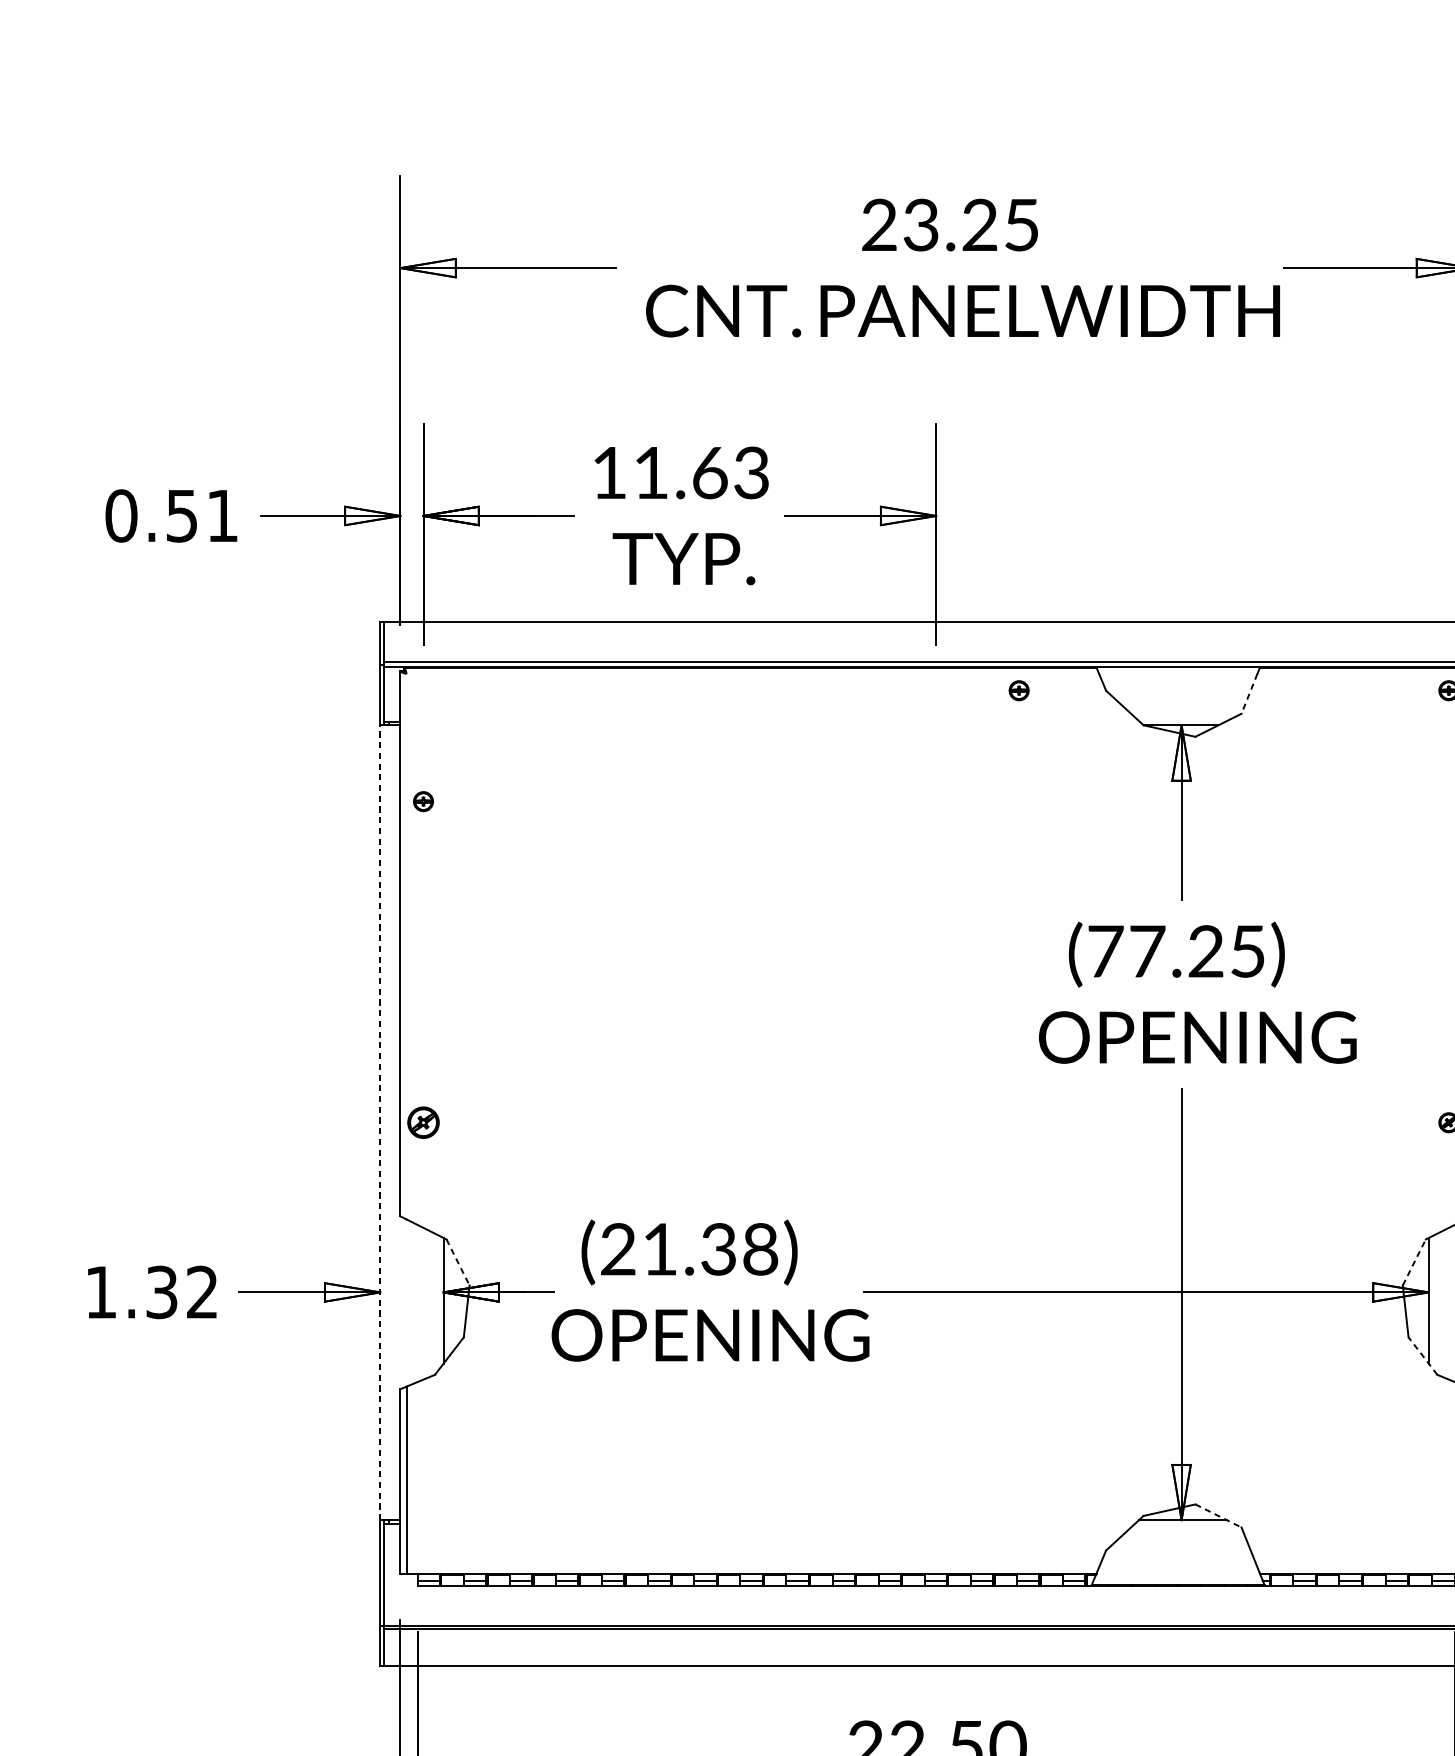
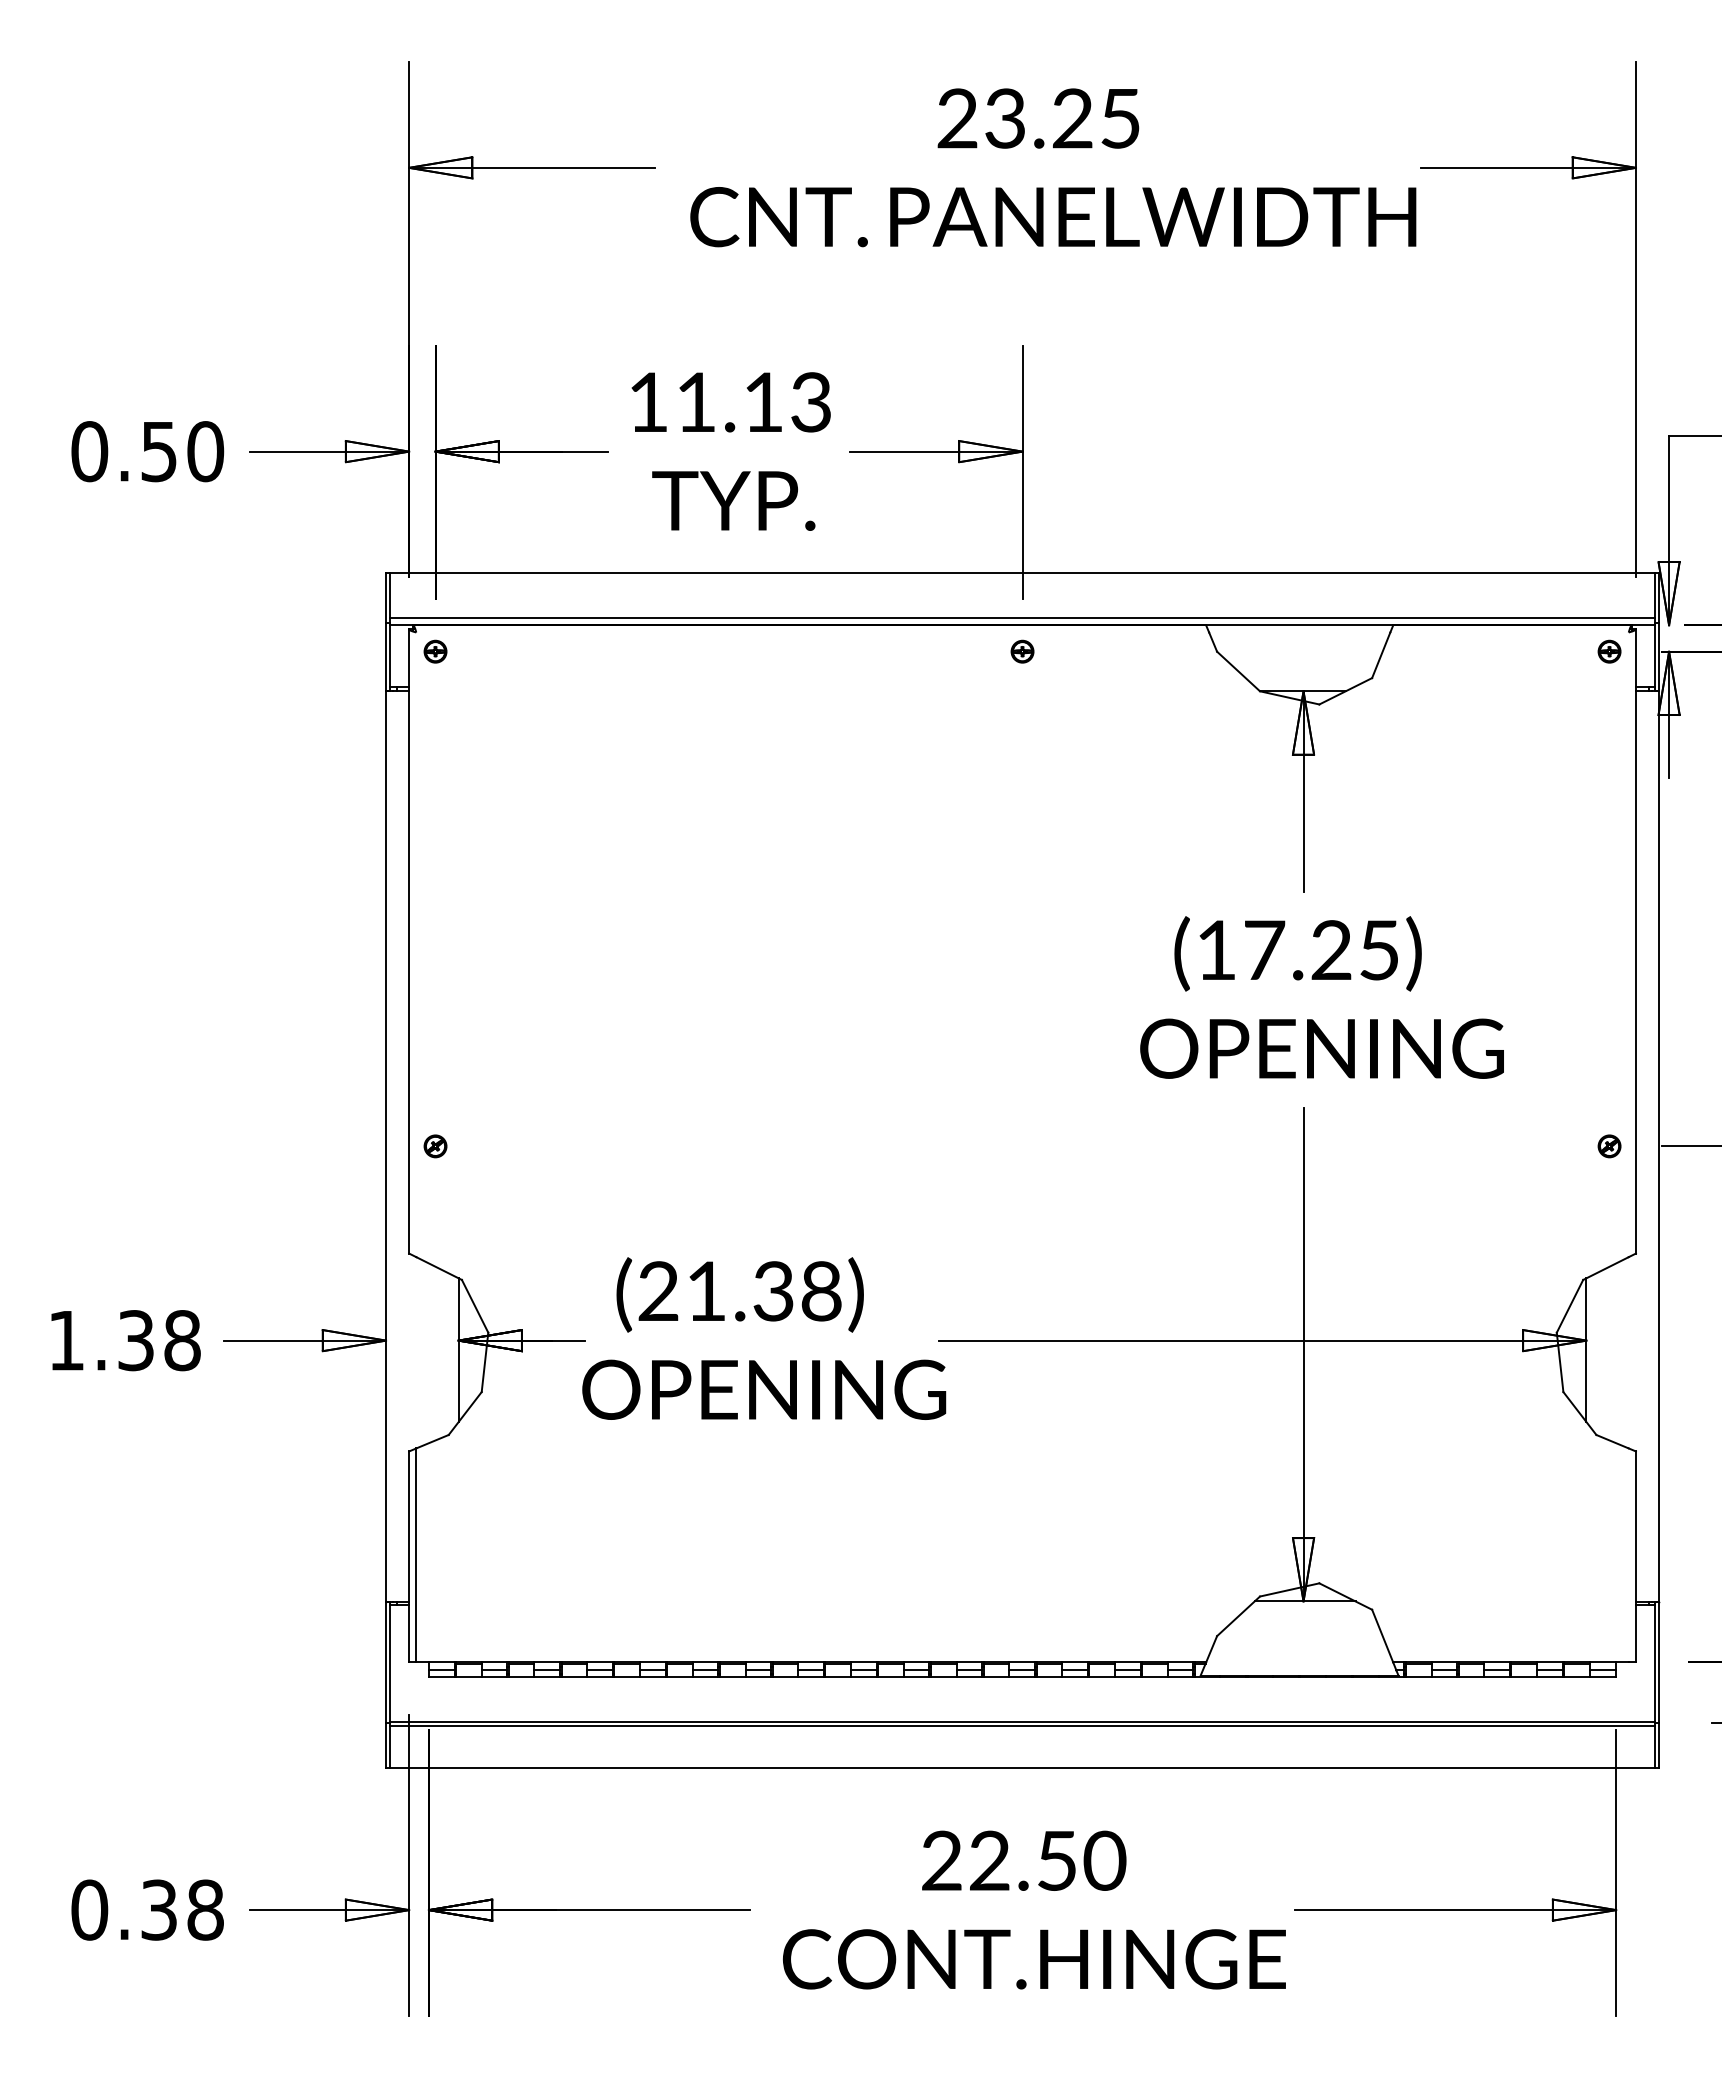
text: (709, 473) -> (763, 402), 11.63 -> 11.13
text: (222, 515) -> (205, 451), 0.51 -> 0.50
part: (1019, 690) -> (1022, 651), moved
line: (1249, 694) -> (1381, 655), dashed -> solid
part: (423, 801) -> (435, 651), moved
text: (1106, 950) -> (1217, 949), (77.25) -> (17.25)
line: (380, 1122) -> (386, 1145), dashed -> solid
part: (423, 1122) -> (435, 1146), size x0.62
line: (1414, 1261) -> (1570, 1305), dashed -> solid
line: (458, 1262) -> (475, 1306), dashed -> solid
text: (202, 1292) -> (182, 1340), 1.32 -> 1.38
line: (1422, 1356) -> (1579, 1413), dashed -> solid
line: (1219, 1515) -> (1346, 1596), dashed -> solid

